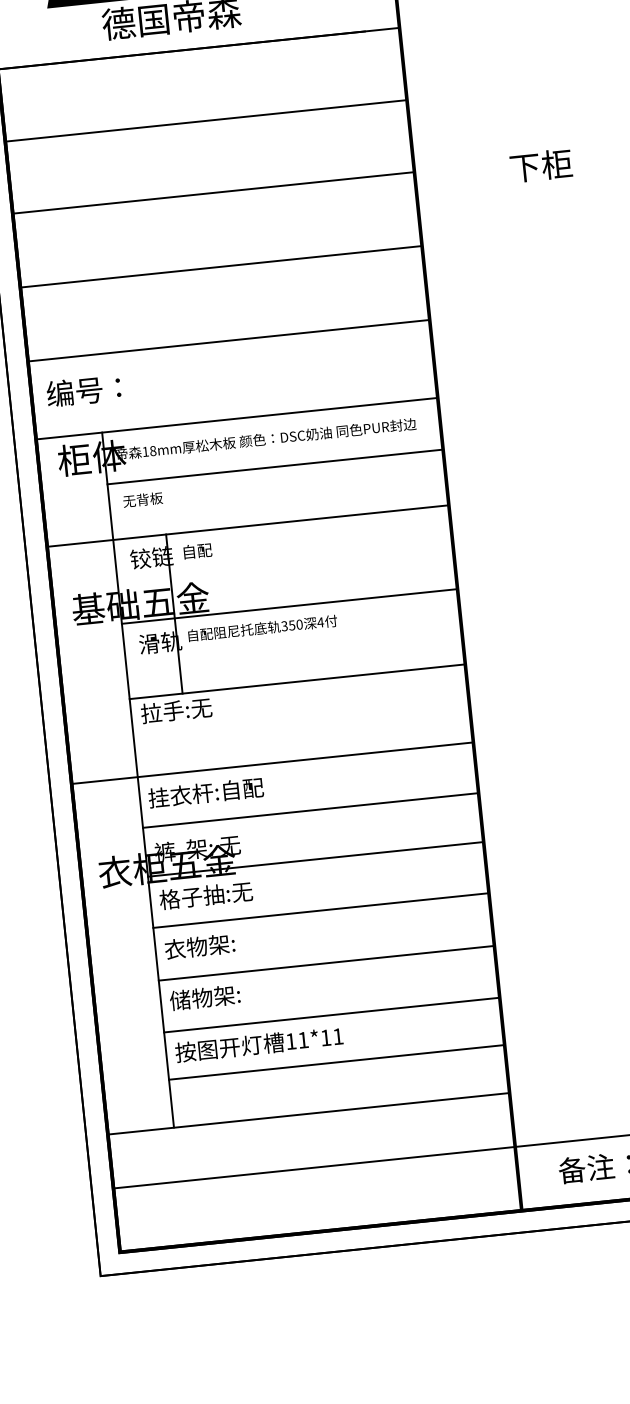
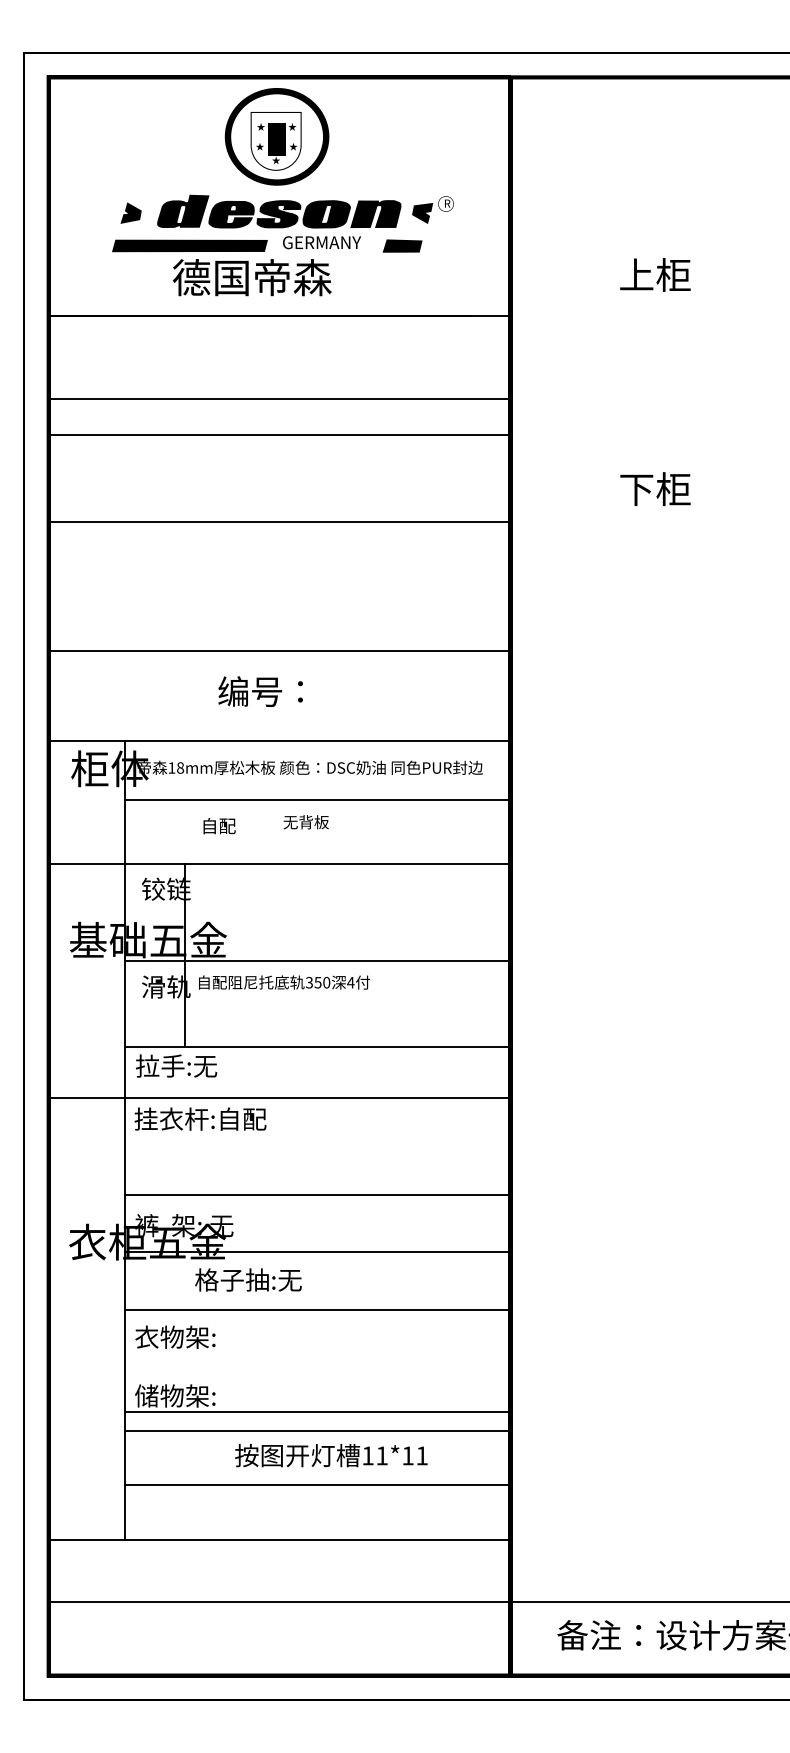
line: (214, 192) -> (280, 435), moved
line: (221, 266) -> (279, 522), moved
text: (83, 390) -> (260, 691), moved
text: (142, 500) -> (305, 822), moved
text: (197, 551) -> (219, 826), moved
line: (272, 763) -> (279, 1098), moved
text: (206, 792) -> (200, 1118), moved
text: (206, 895) -> (248, 1279), moved
line: (326, 963) -> (317, 1412), moved
text: (259, 1044) -> (331, 1455), moved

